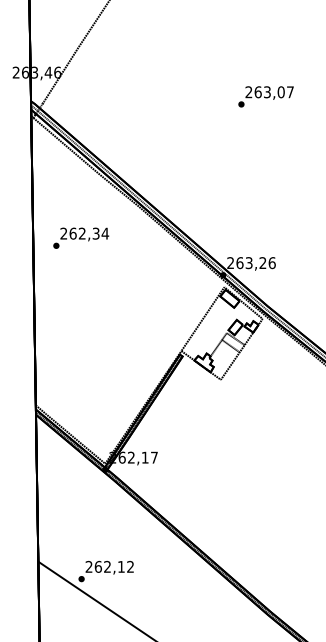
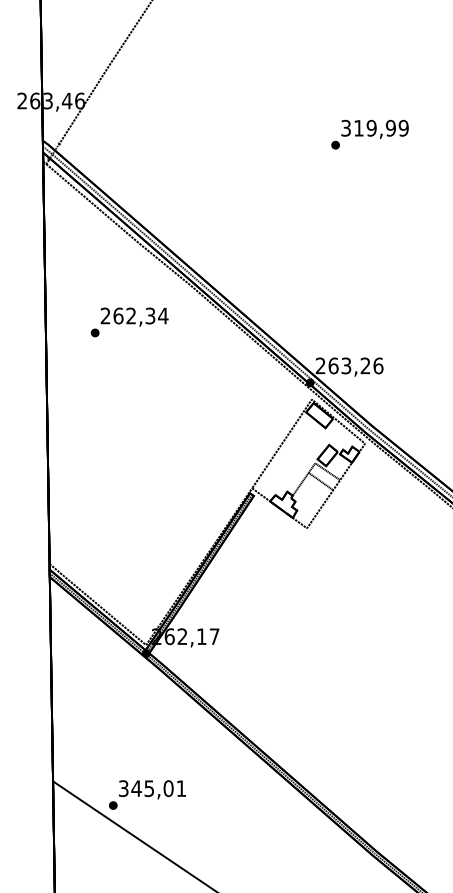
text: (269, 91) -> (374, 127), 263,07 -> 319,99
text: (81, 238) -> (129, 322), moved
text: (109, 566) -> (152, 788), 262,12 -> 345,01

